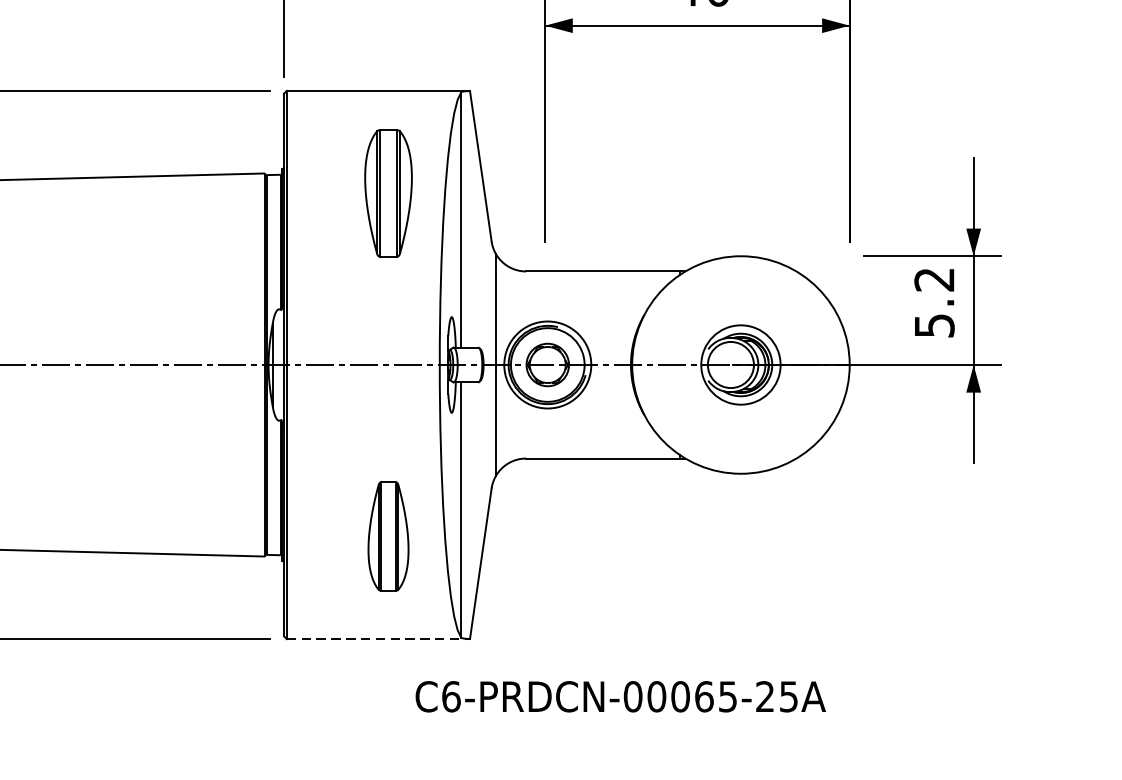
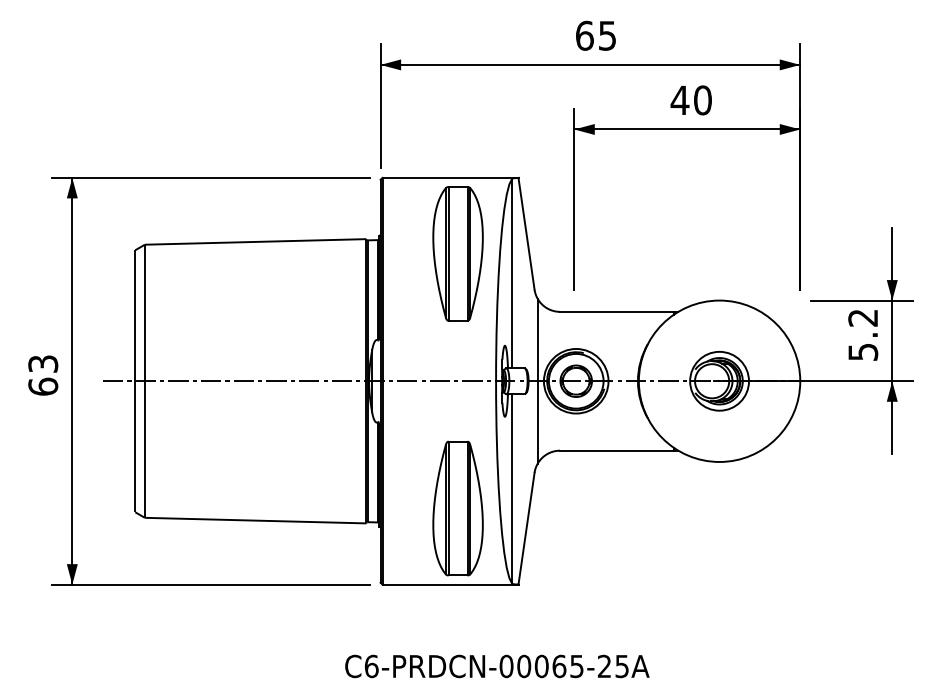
part: (387, 192) -> (457, 253), size x1.43
part: (387, 536) -> (457, 508), size x1.67
line: (378, 638) -> (450, 584), dashed -> solid
text: (620, 696) -> (497, 666), moved

